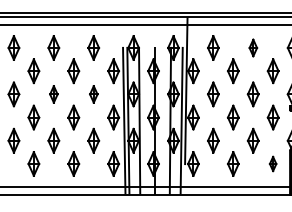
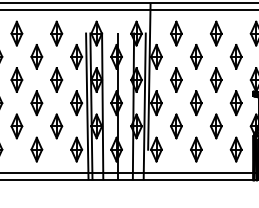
part: (253, 47) -> (216, 33), size x1.43
part: (53, 94) -> (16, 80), size x1.43
part: (93, 94) -> (56, 80), size x1.43
part: (272, 163) -> (235, 149), size x1.67

